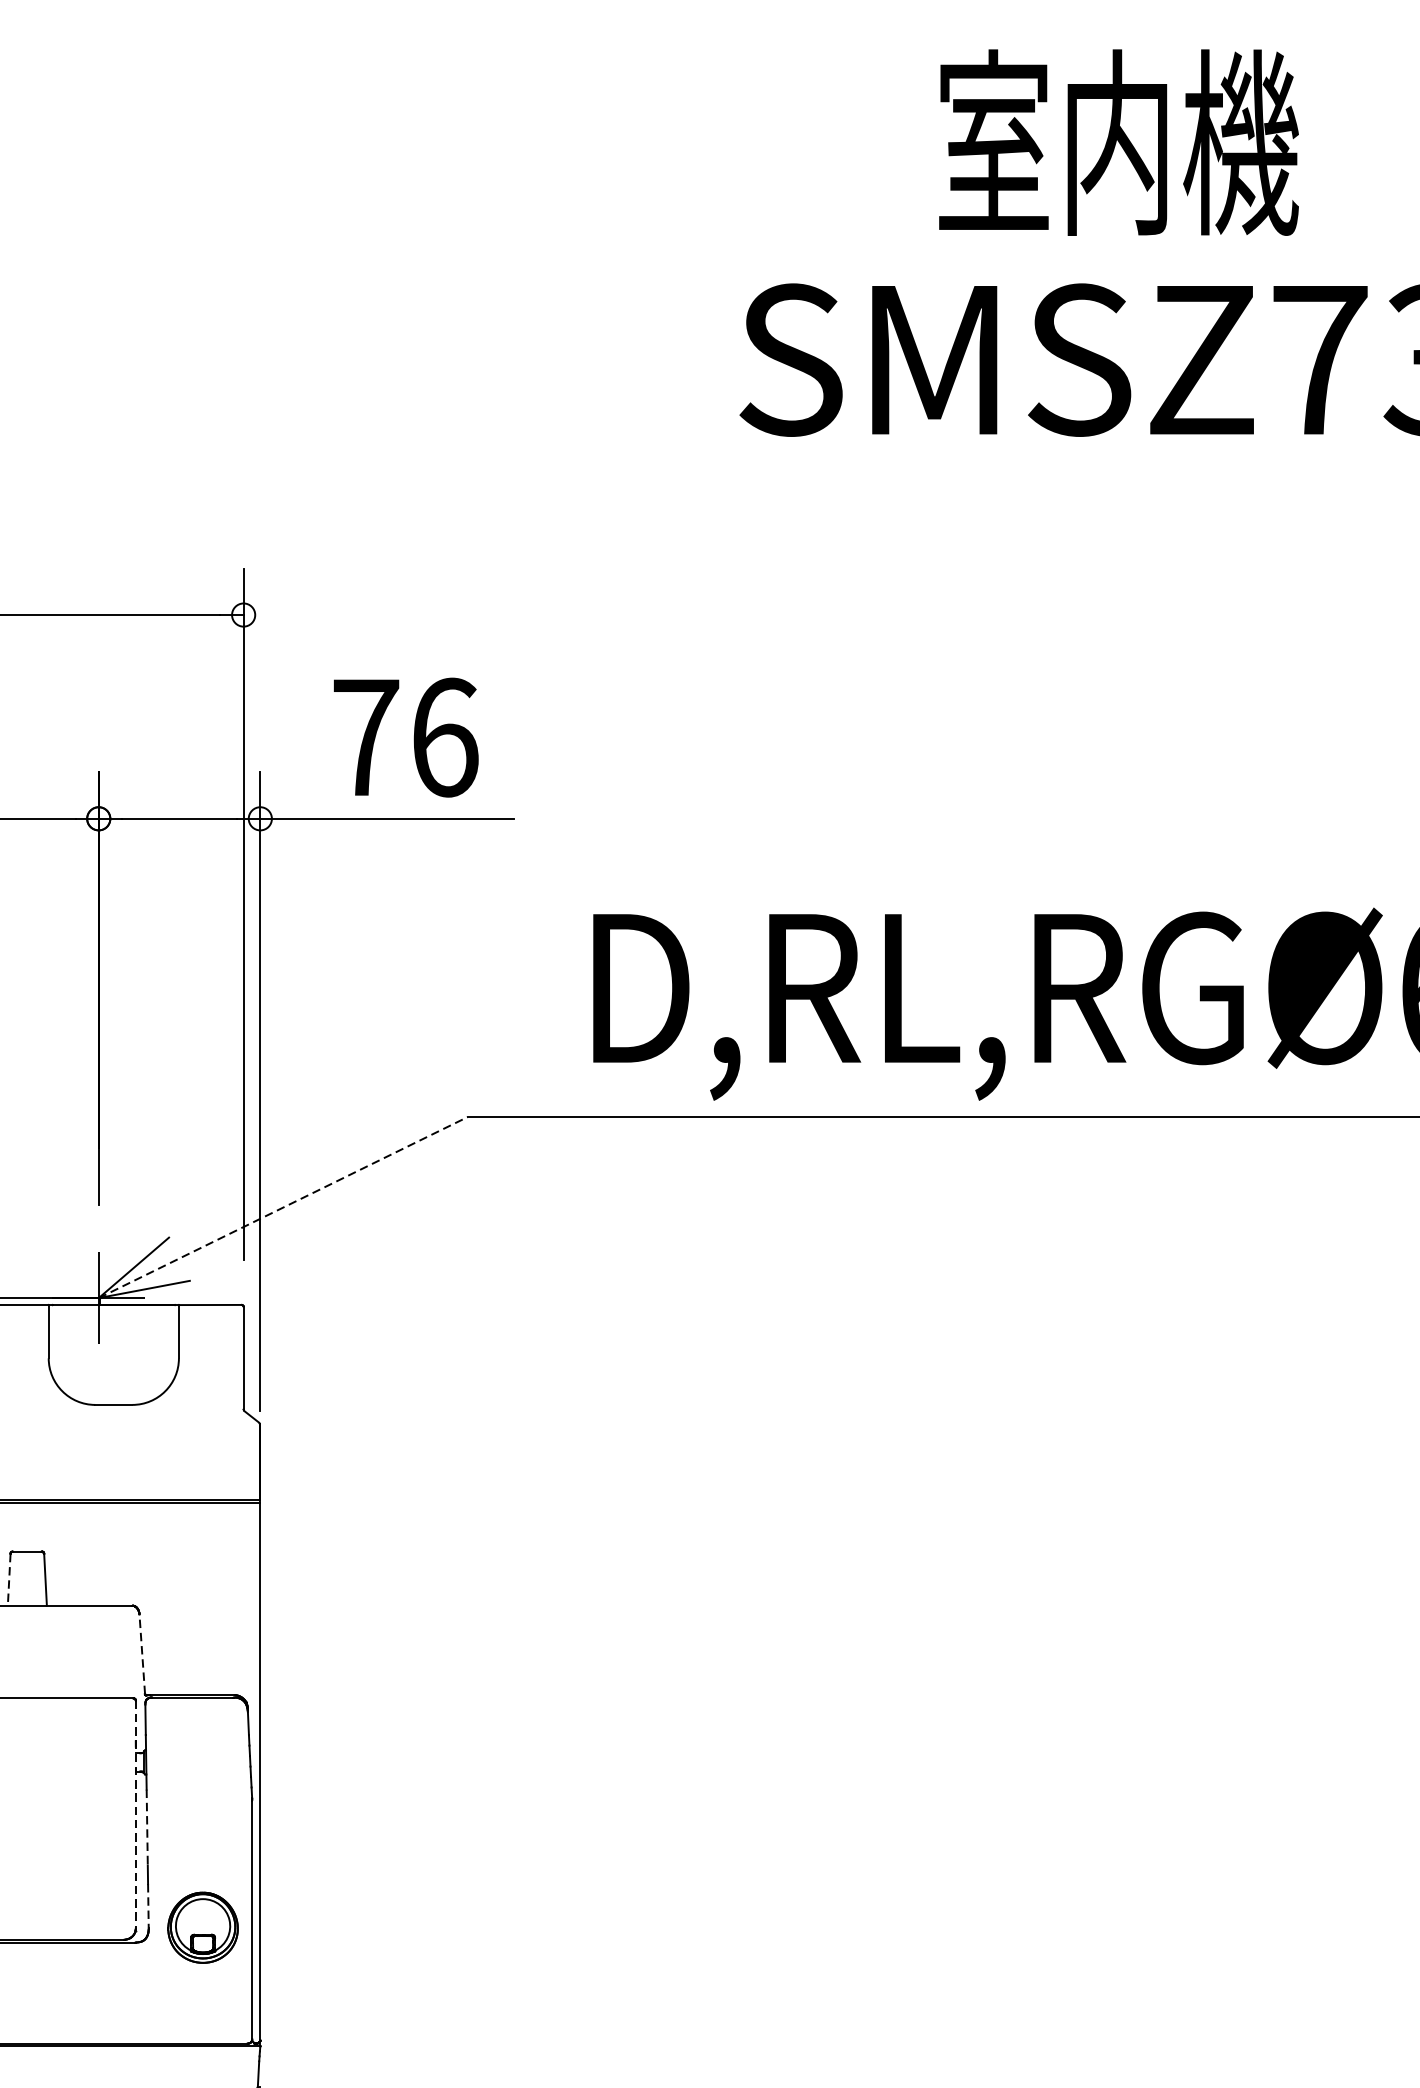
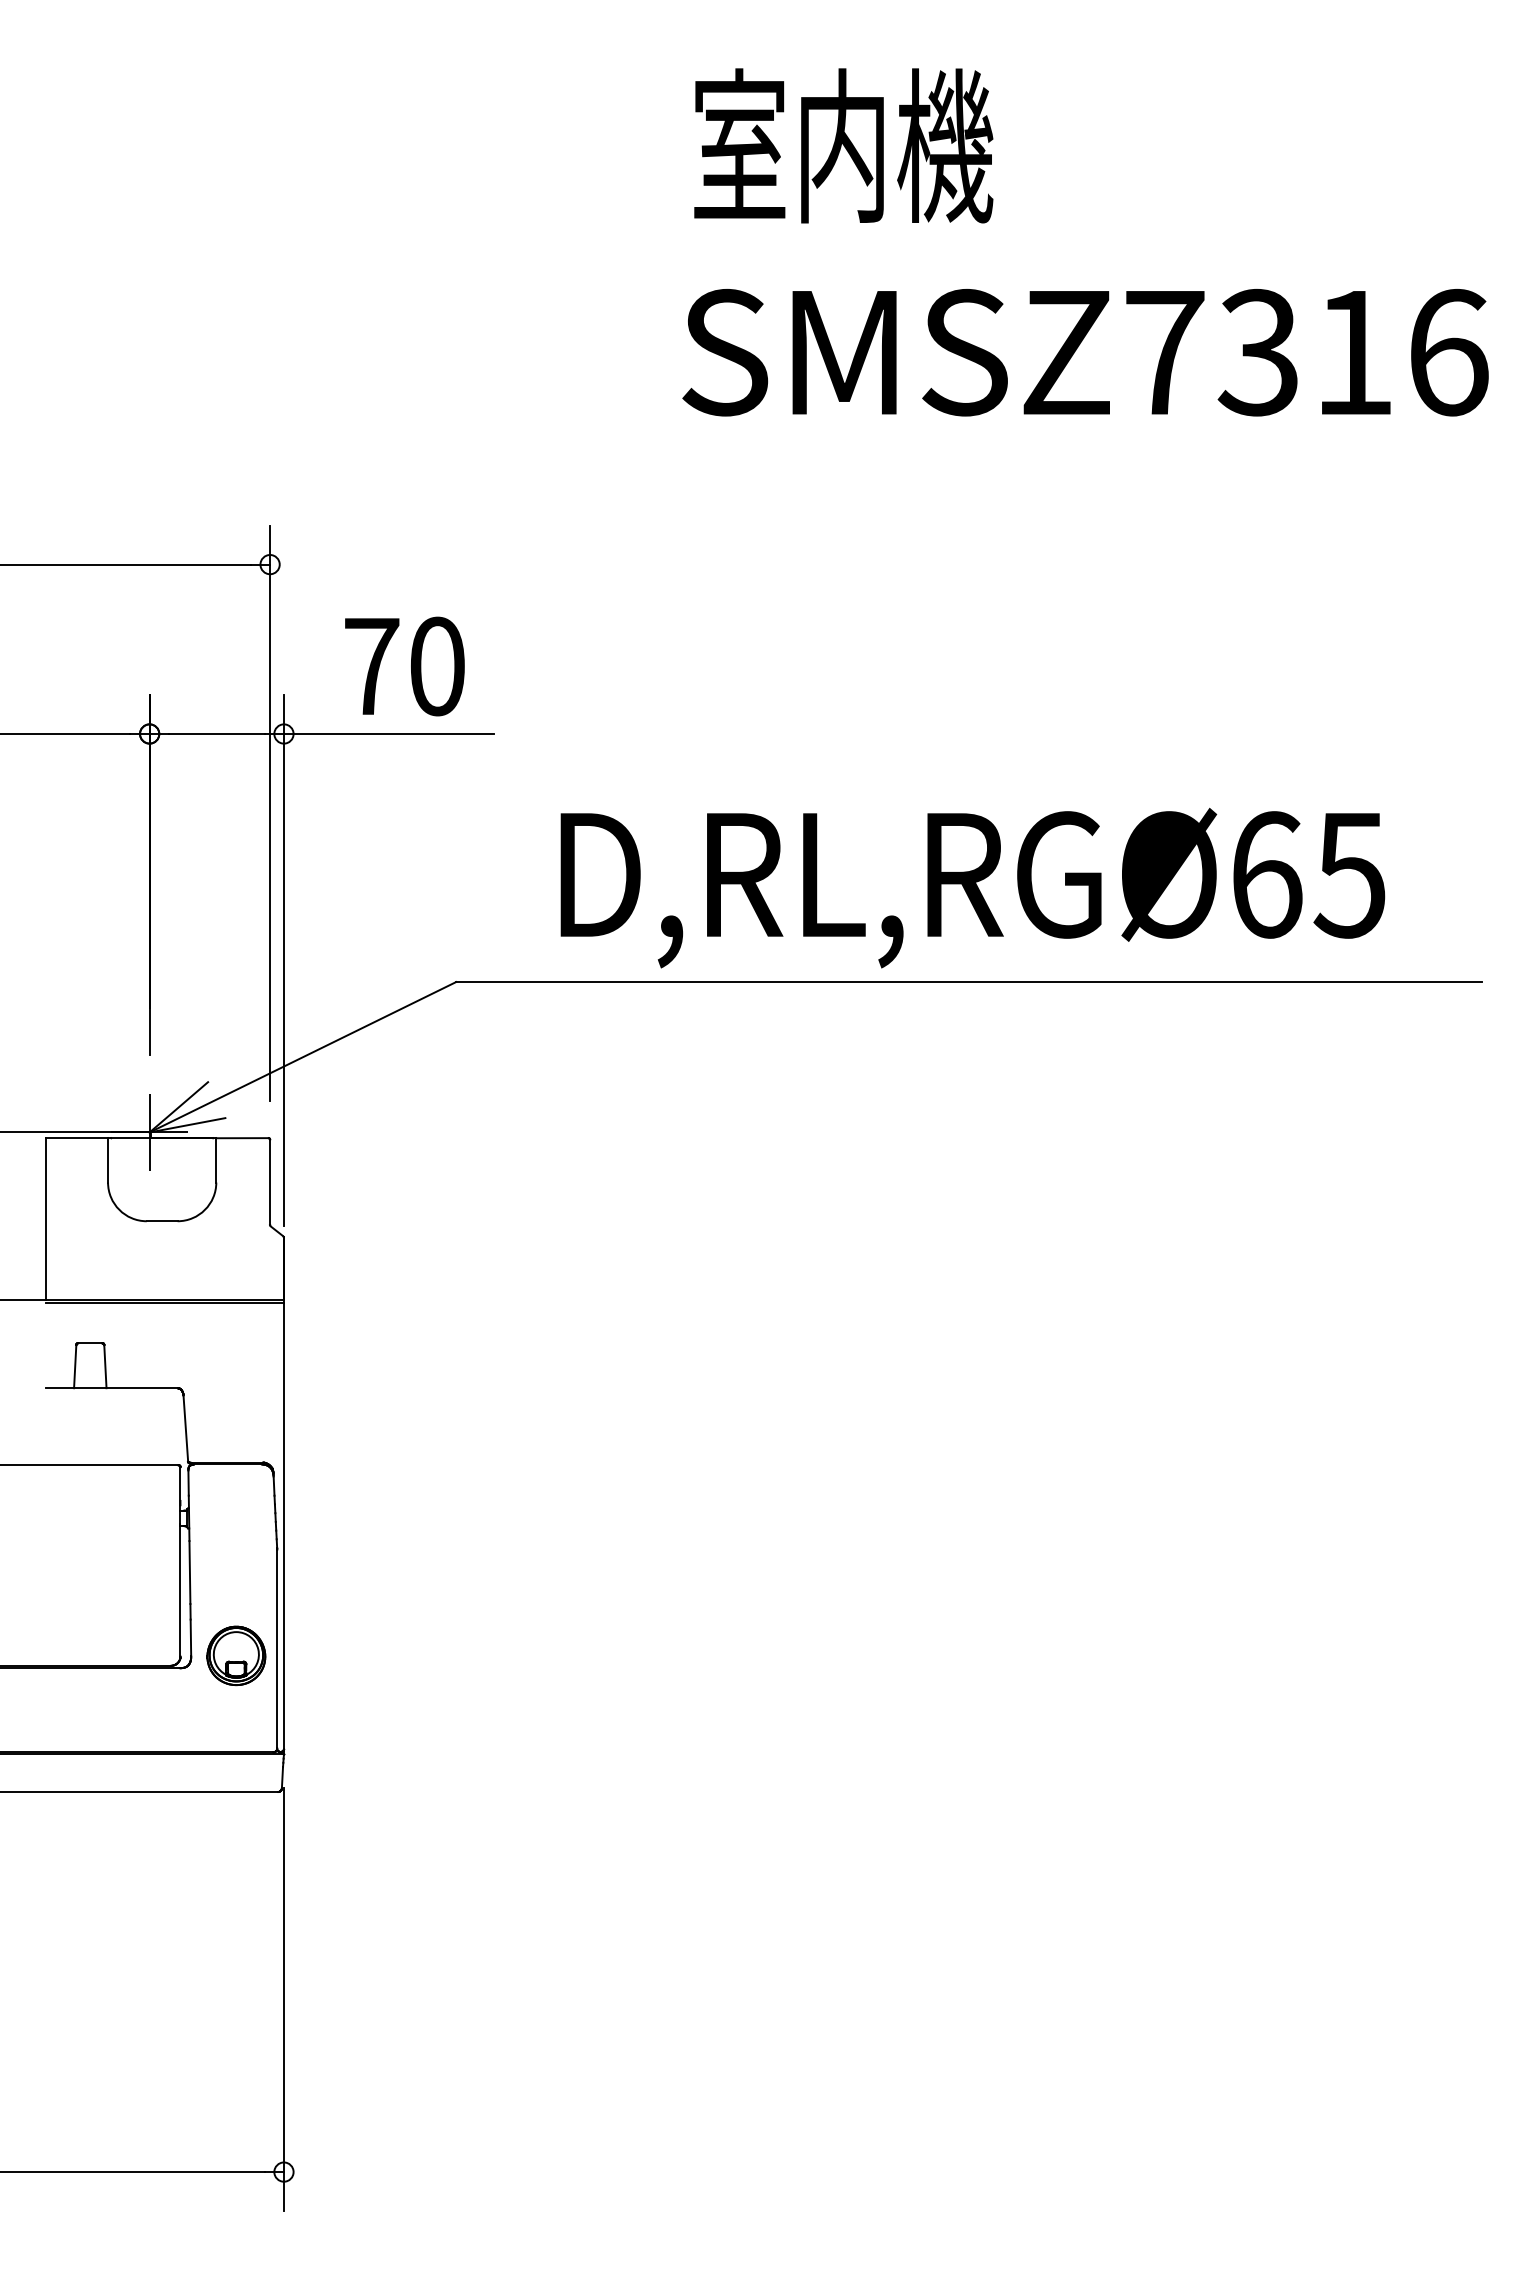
text: (1118, 142) -> (843, 145), moved
text: (445, 737) -> (437, 666), 76 -> 70
line: (282, 1207) -> (302, 1057), dashed -> solid
line: (9, 1579) -> (75, 1366), dashed -> solid
line: (141, 1654) -> (185, 1428), dashed -> solid
line: (135, 1814) -> (180, 1561), dashed -> solid
line: (146, 1828) -> (189, 1573), dashed -> solid
line: (147, 1906) -> (190, 1638), dashed -> solid

